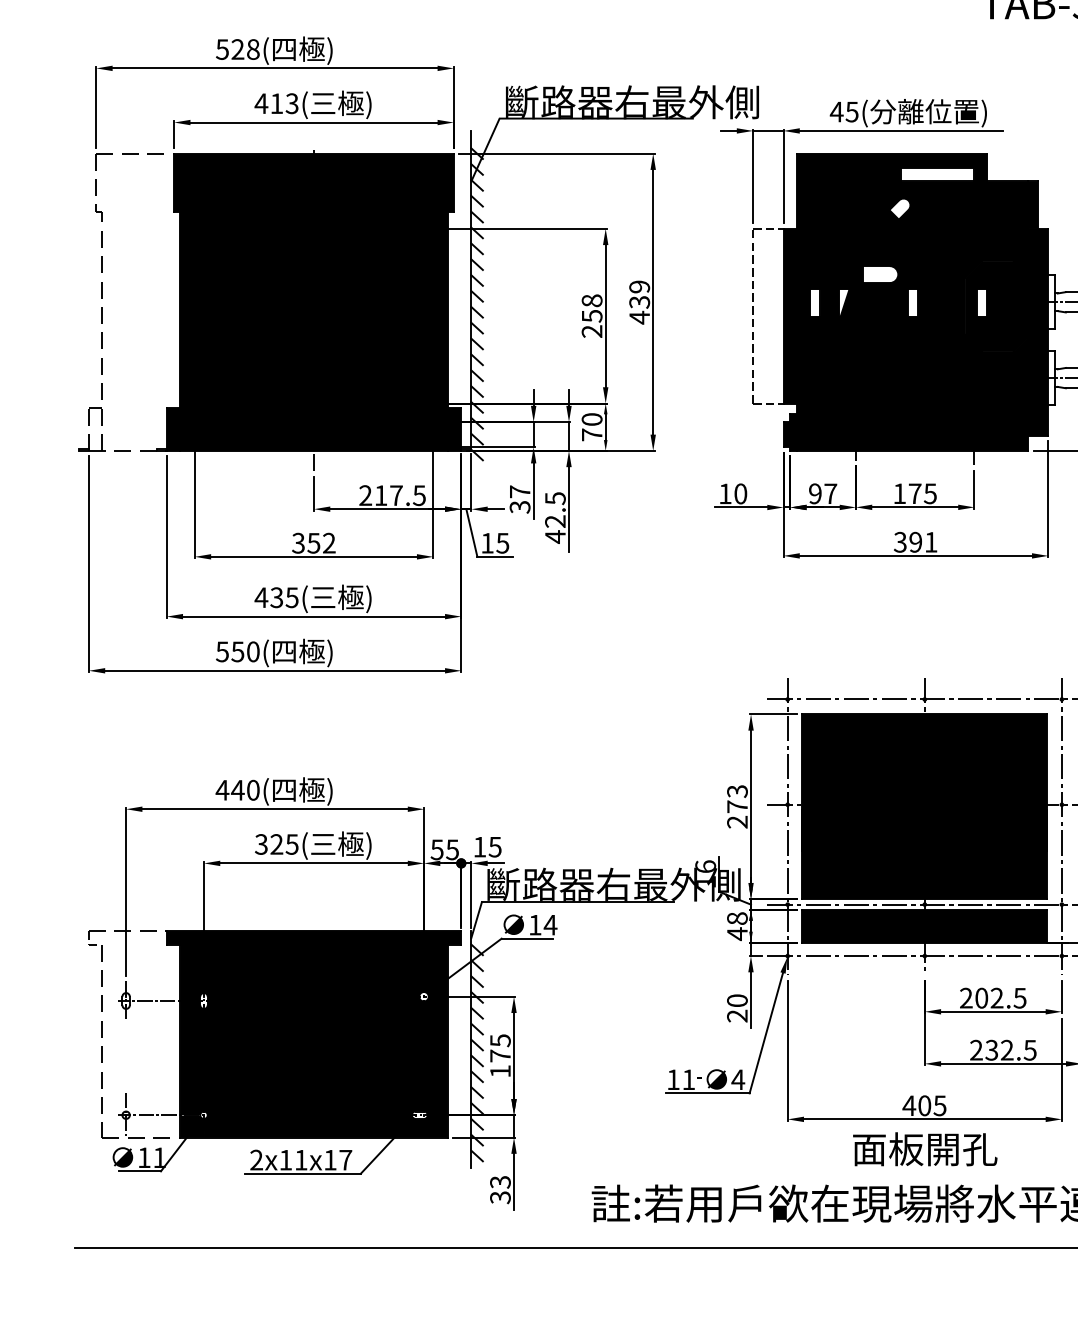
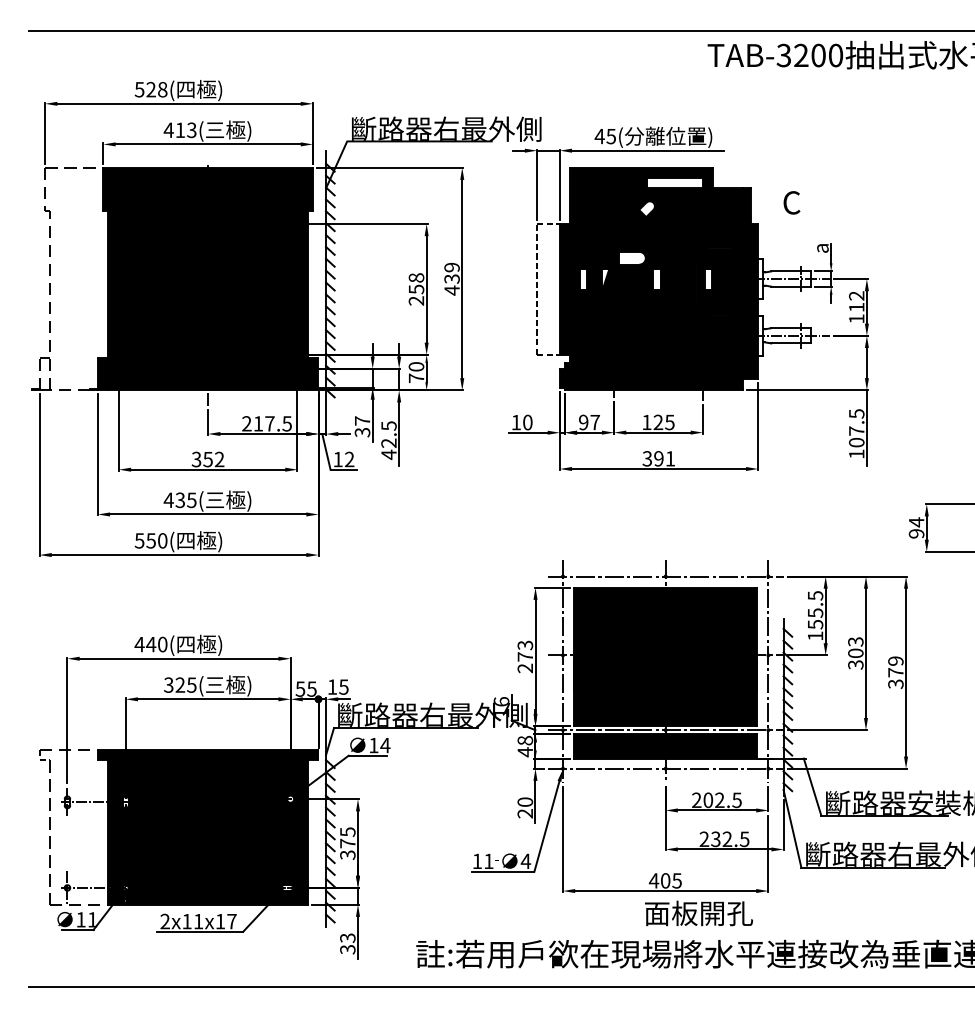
text: (915, 492) -> (658, 421), 175 -> 125
text: (502, 543) -> (349, 459), 15 -> 12
text: (500, 1070) -> (347, 854), 175 -> 375
text: (925, 1149) -> (699, 913), moved

